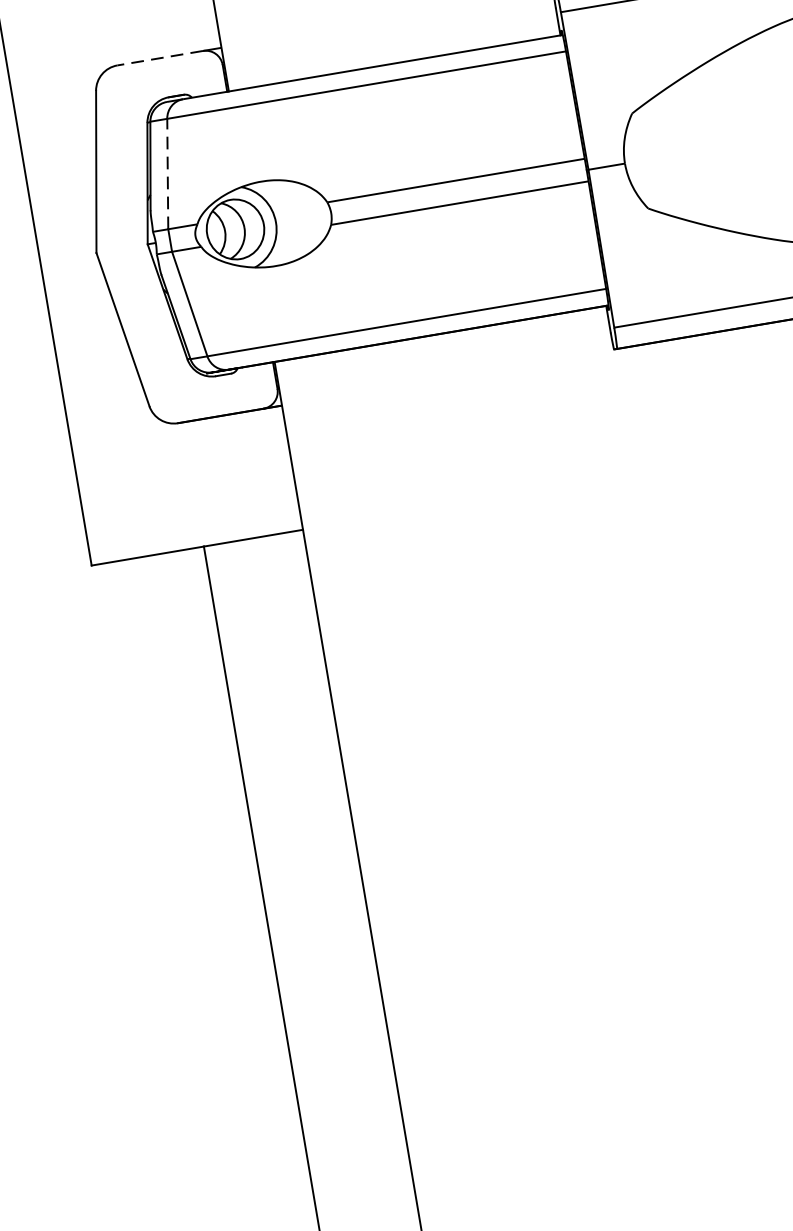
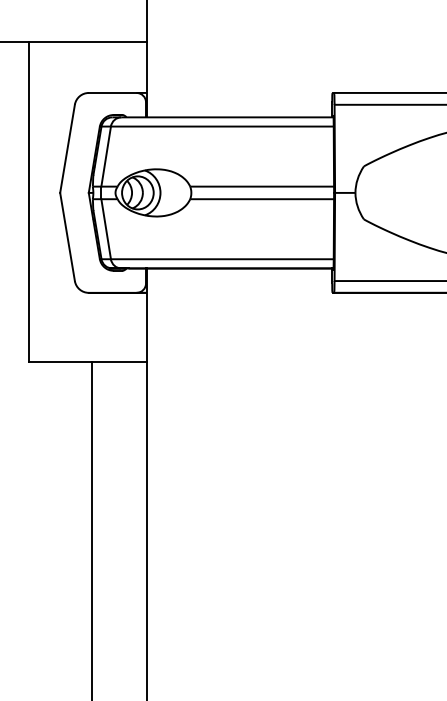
line: (159, 57) -> (112, 92), dashed -> solid
line: (168, 173) -> (106, 156), dashed -> solid

